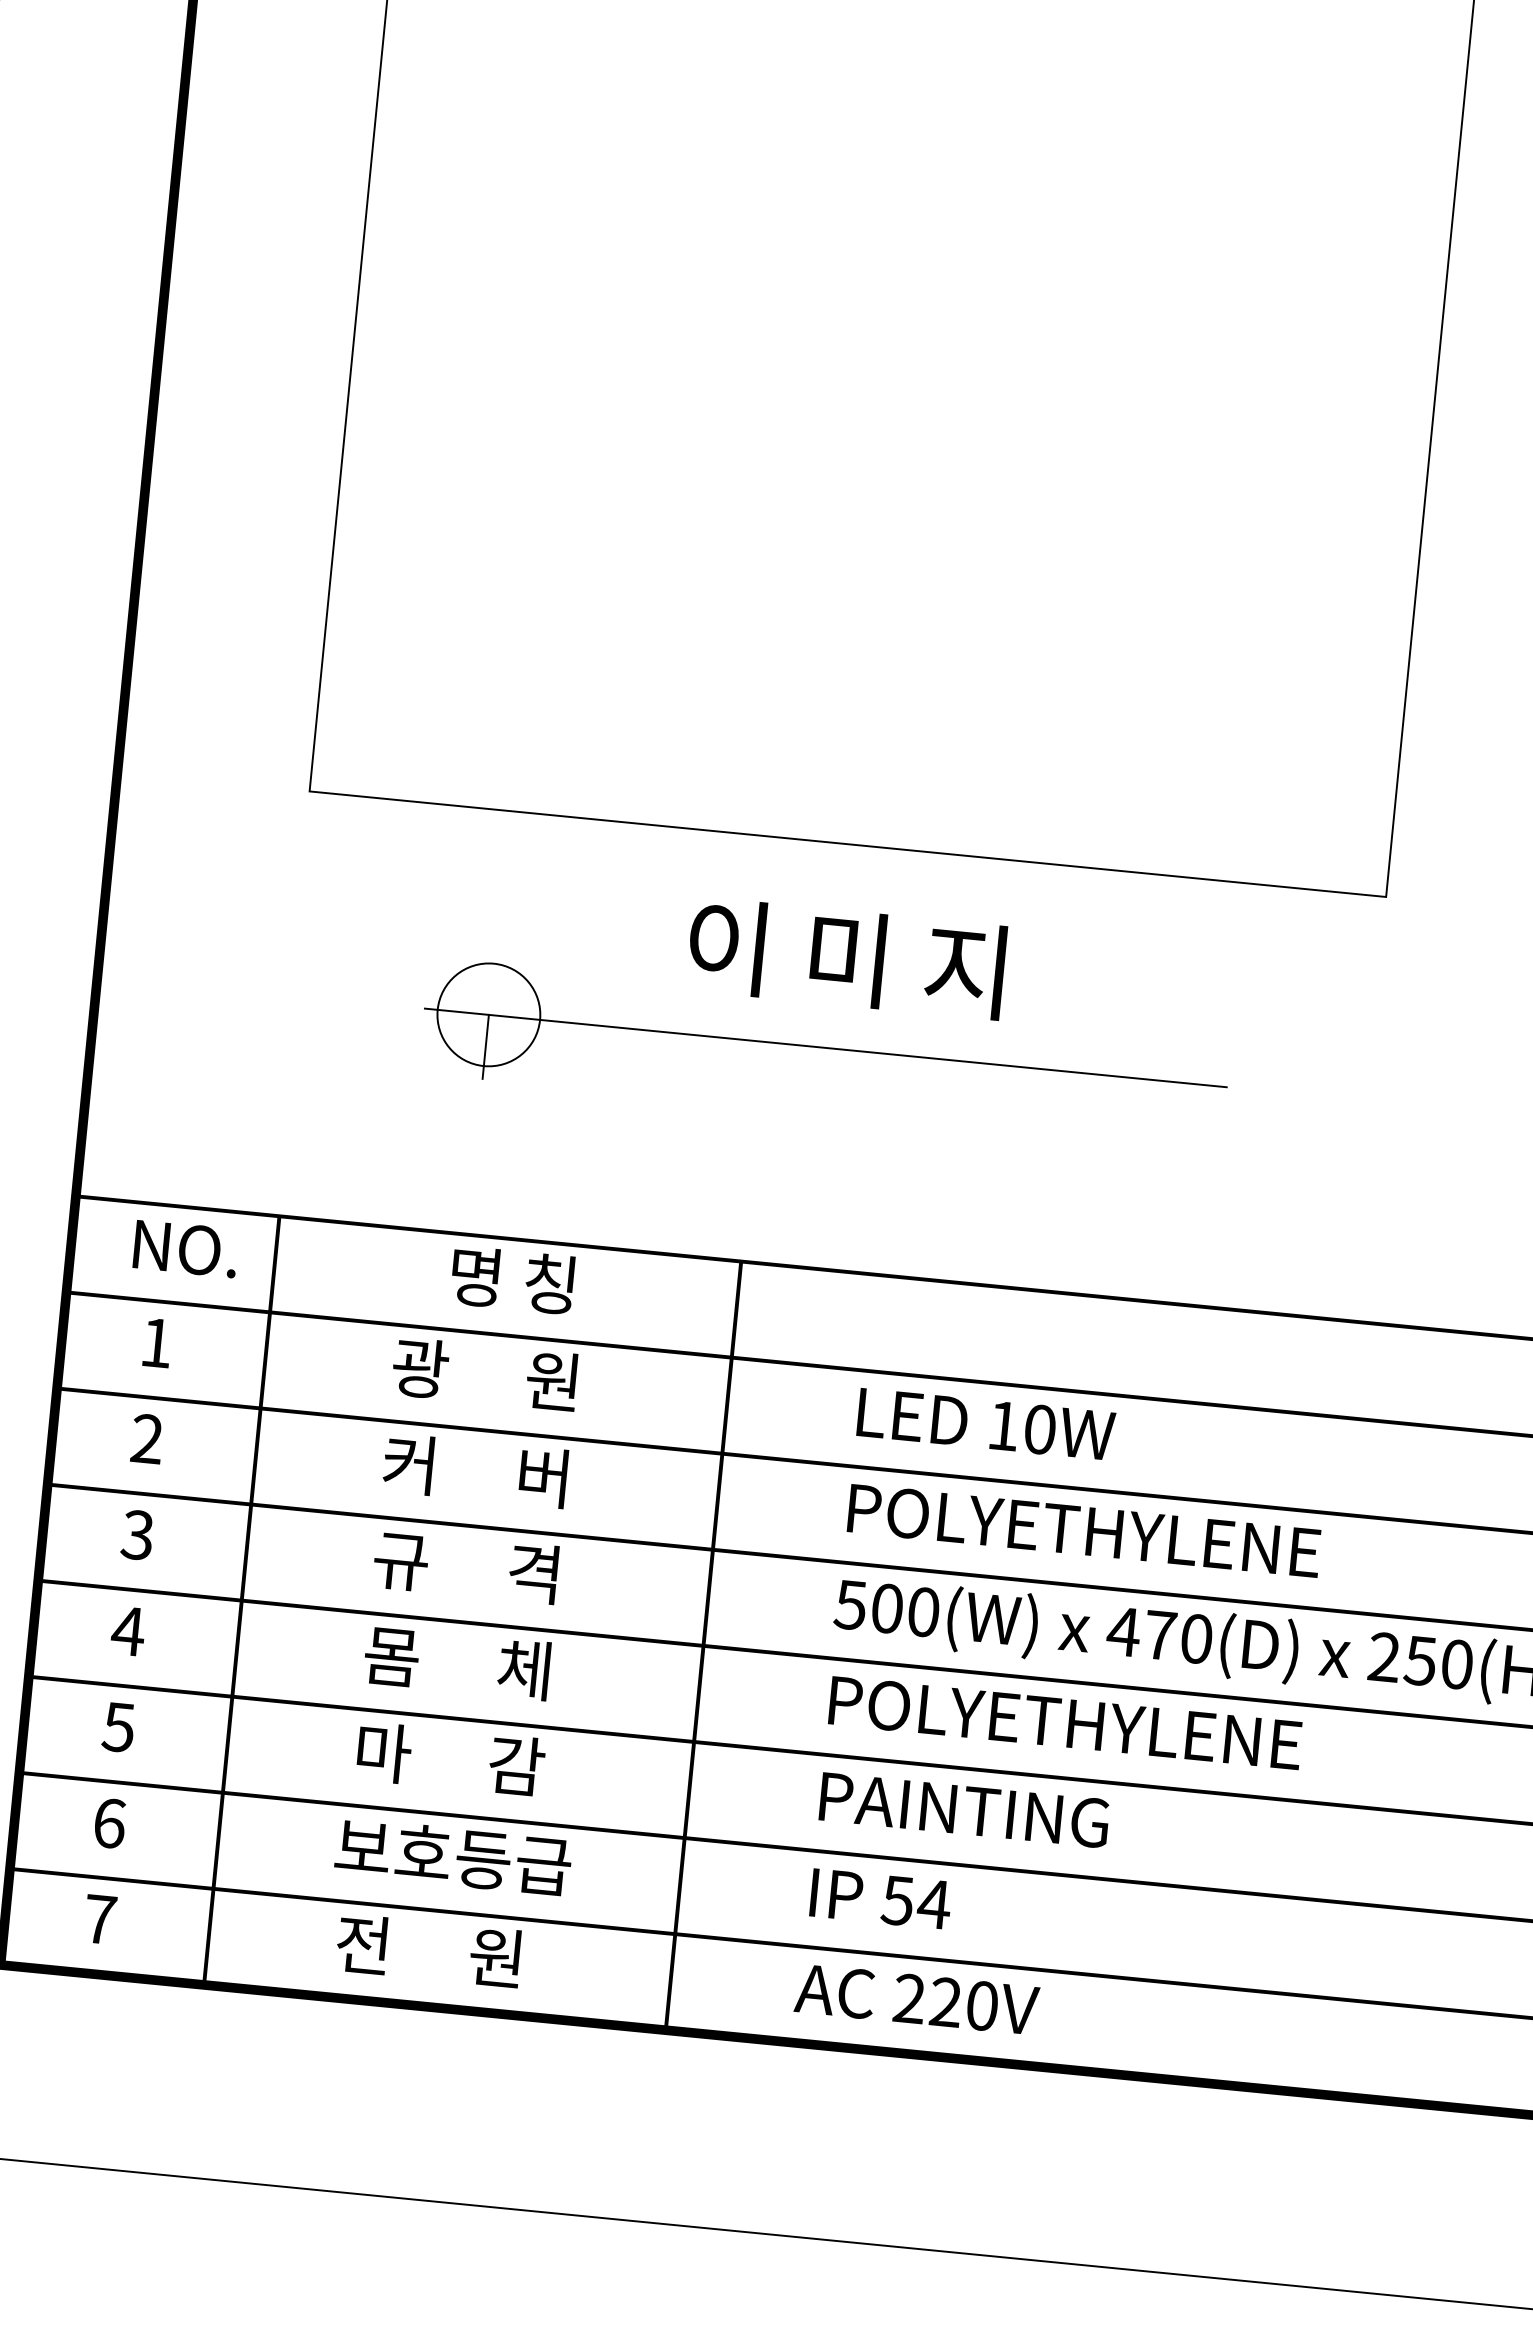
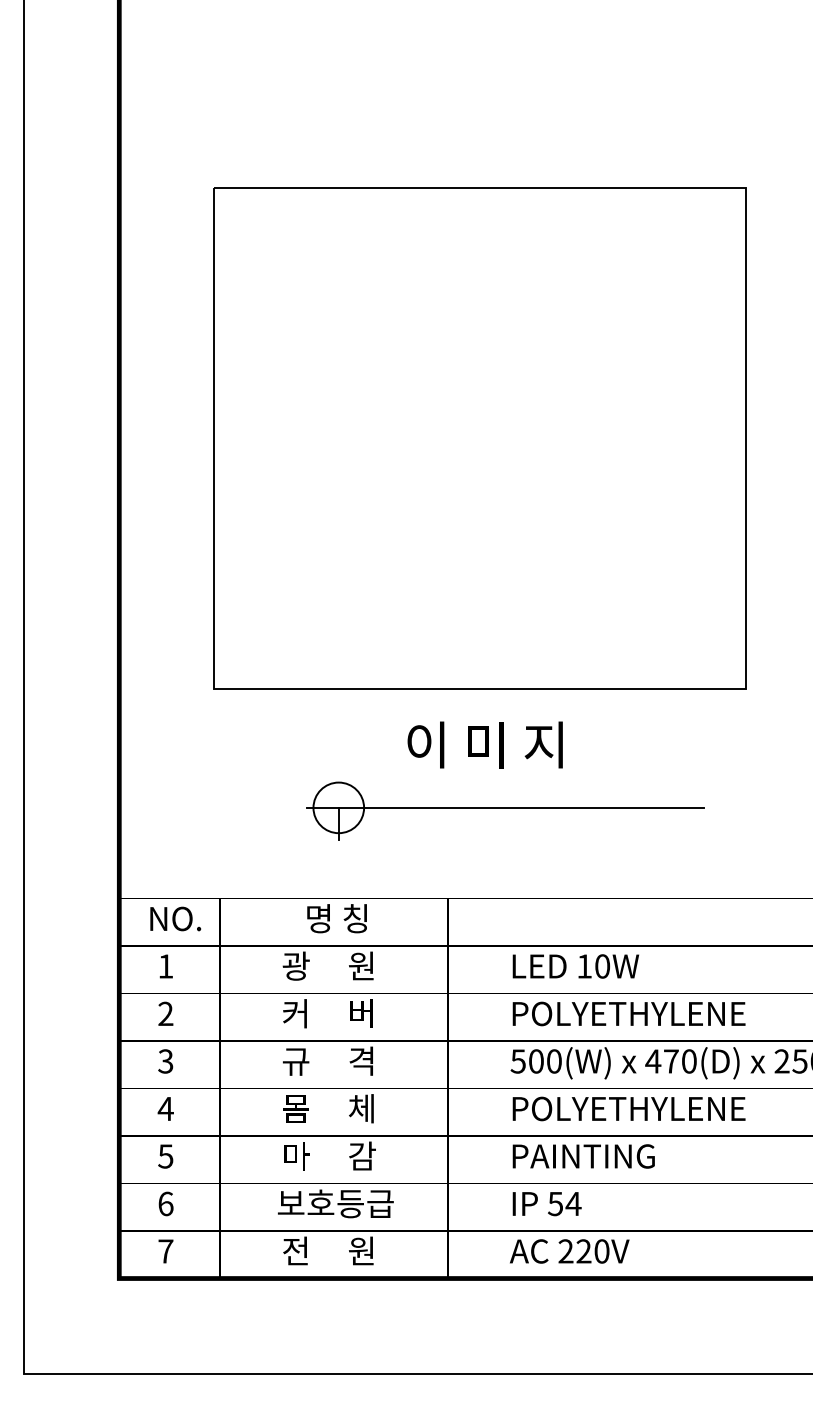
part: (825, 1053) -> (505, 810), moved

